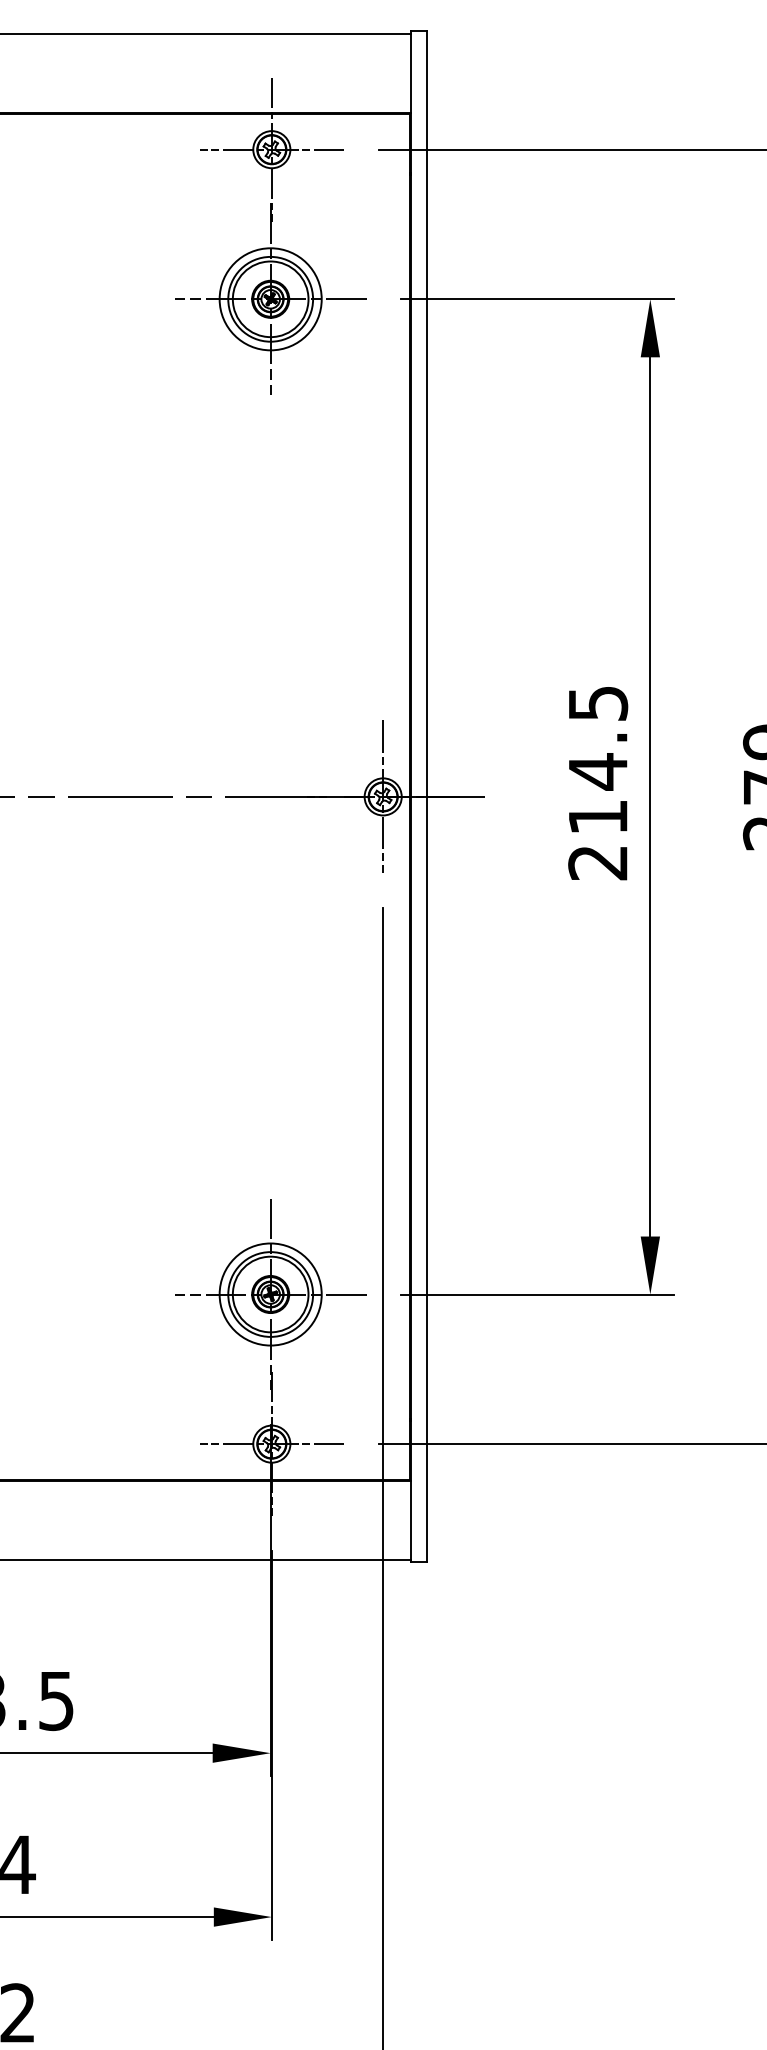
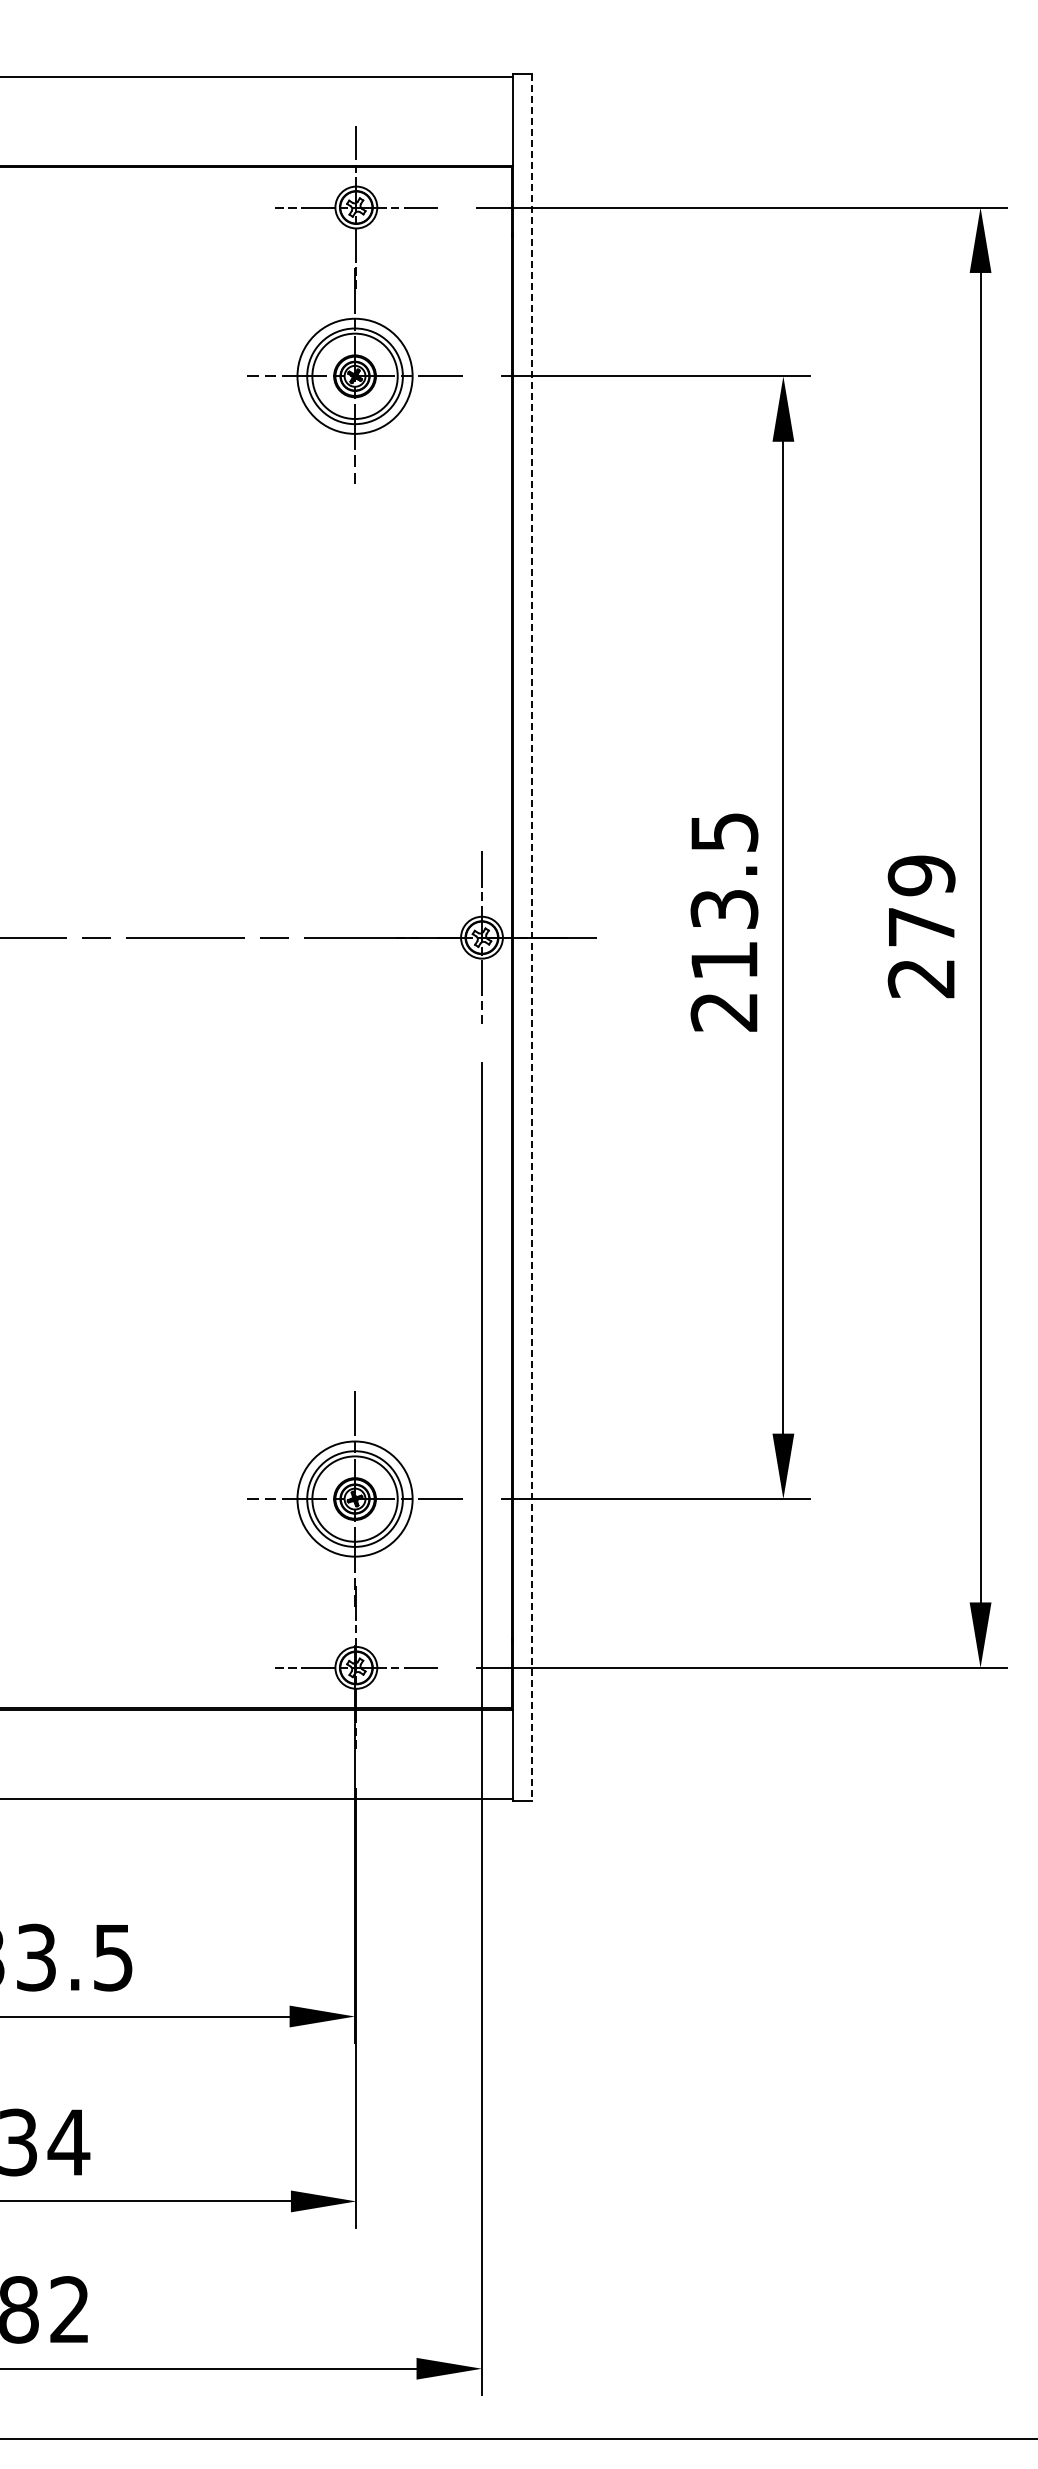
text: (598, 771) -> (724, 909), 214.5 -> 213.5
line: (427, 796) -> (531, 937), solid -> dashed

